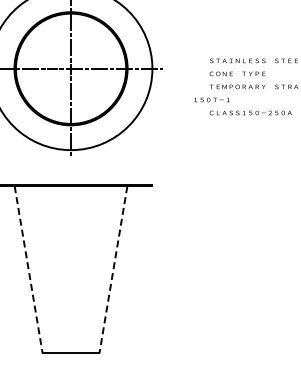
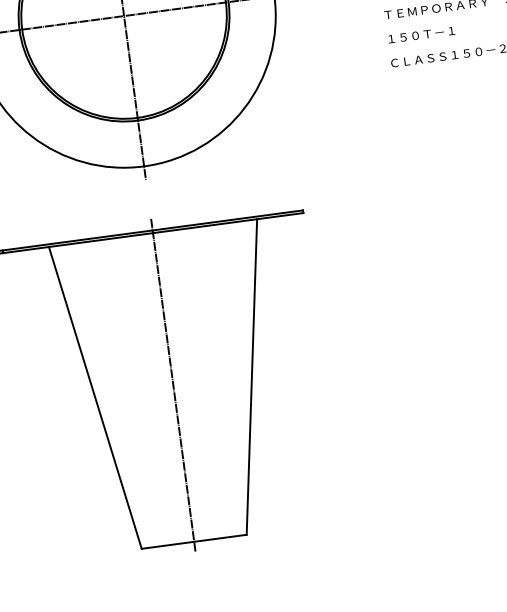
text: (211, 99) -> (420, 34), moved
line: (71, 268) -> (174, 384), added
line: (28, 269) -> (94, 397), dashed -> solid
line: (113, 269) -> (251, 376), dashed -> solid

